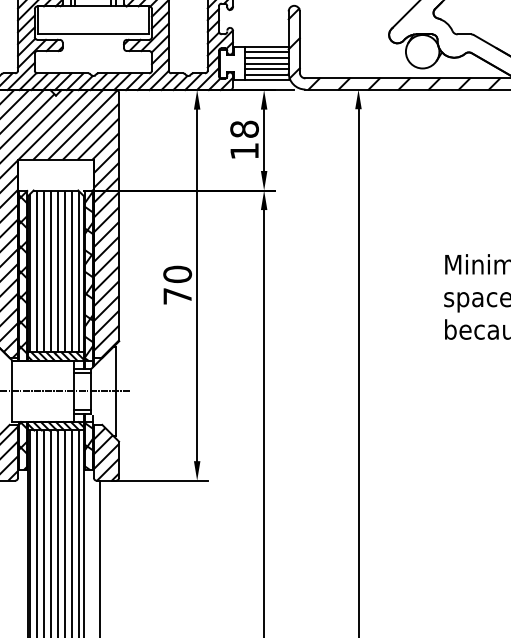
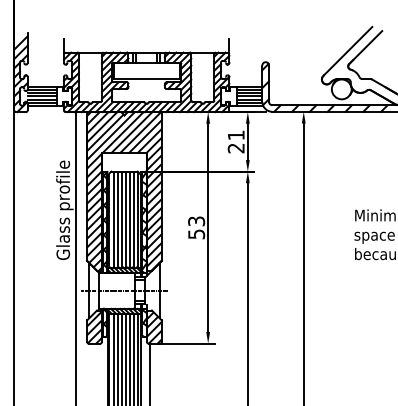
text: (243, 139) -> (235, 141), 18 -> 21
text: (177, 284) -> (196, 227), 70 -> 53

